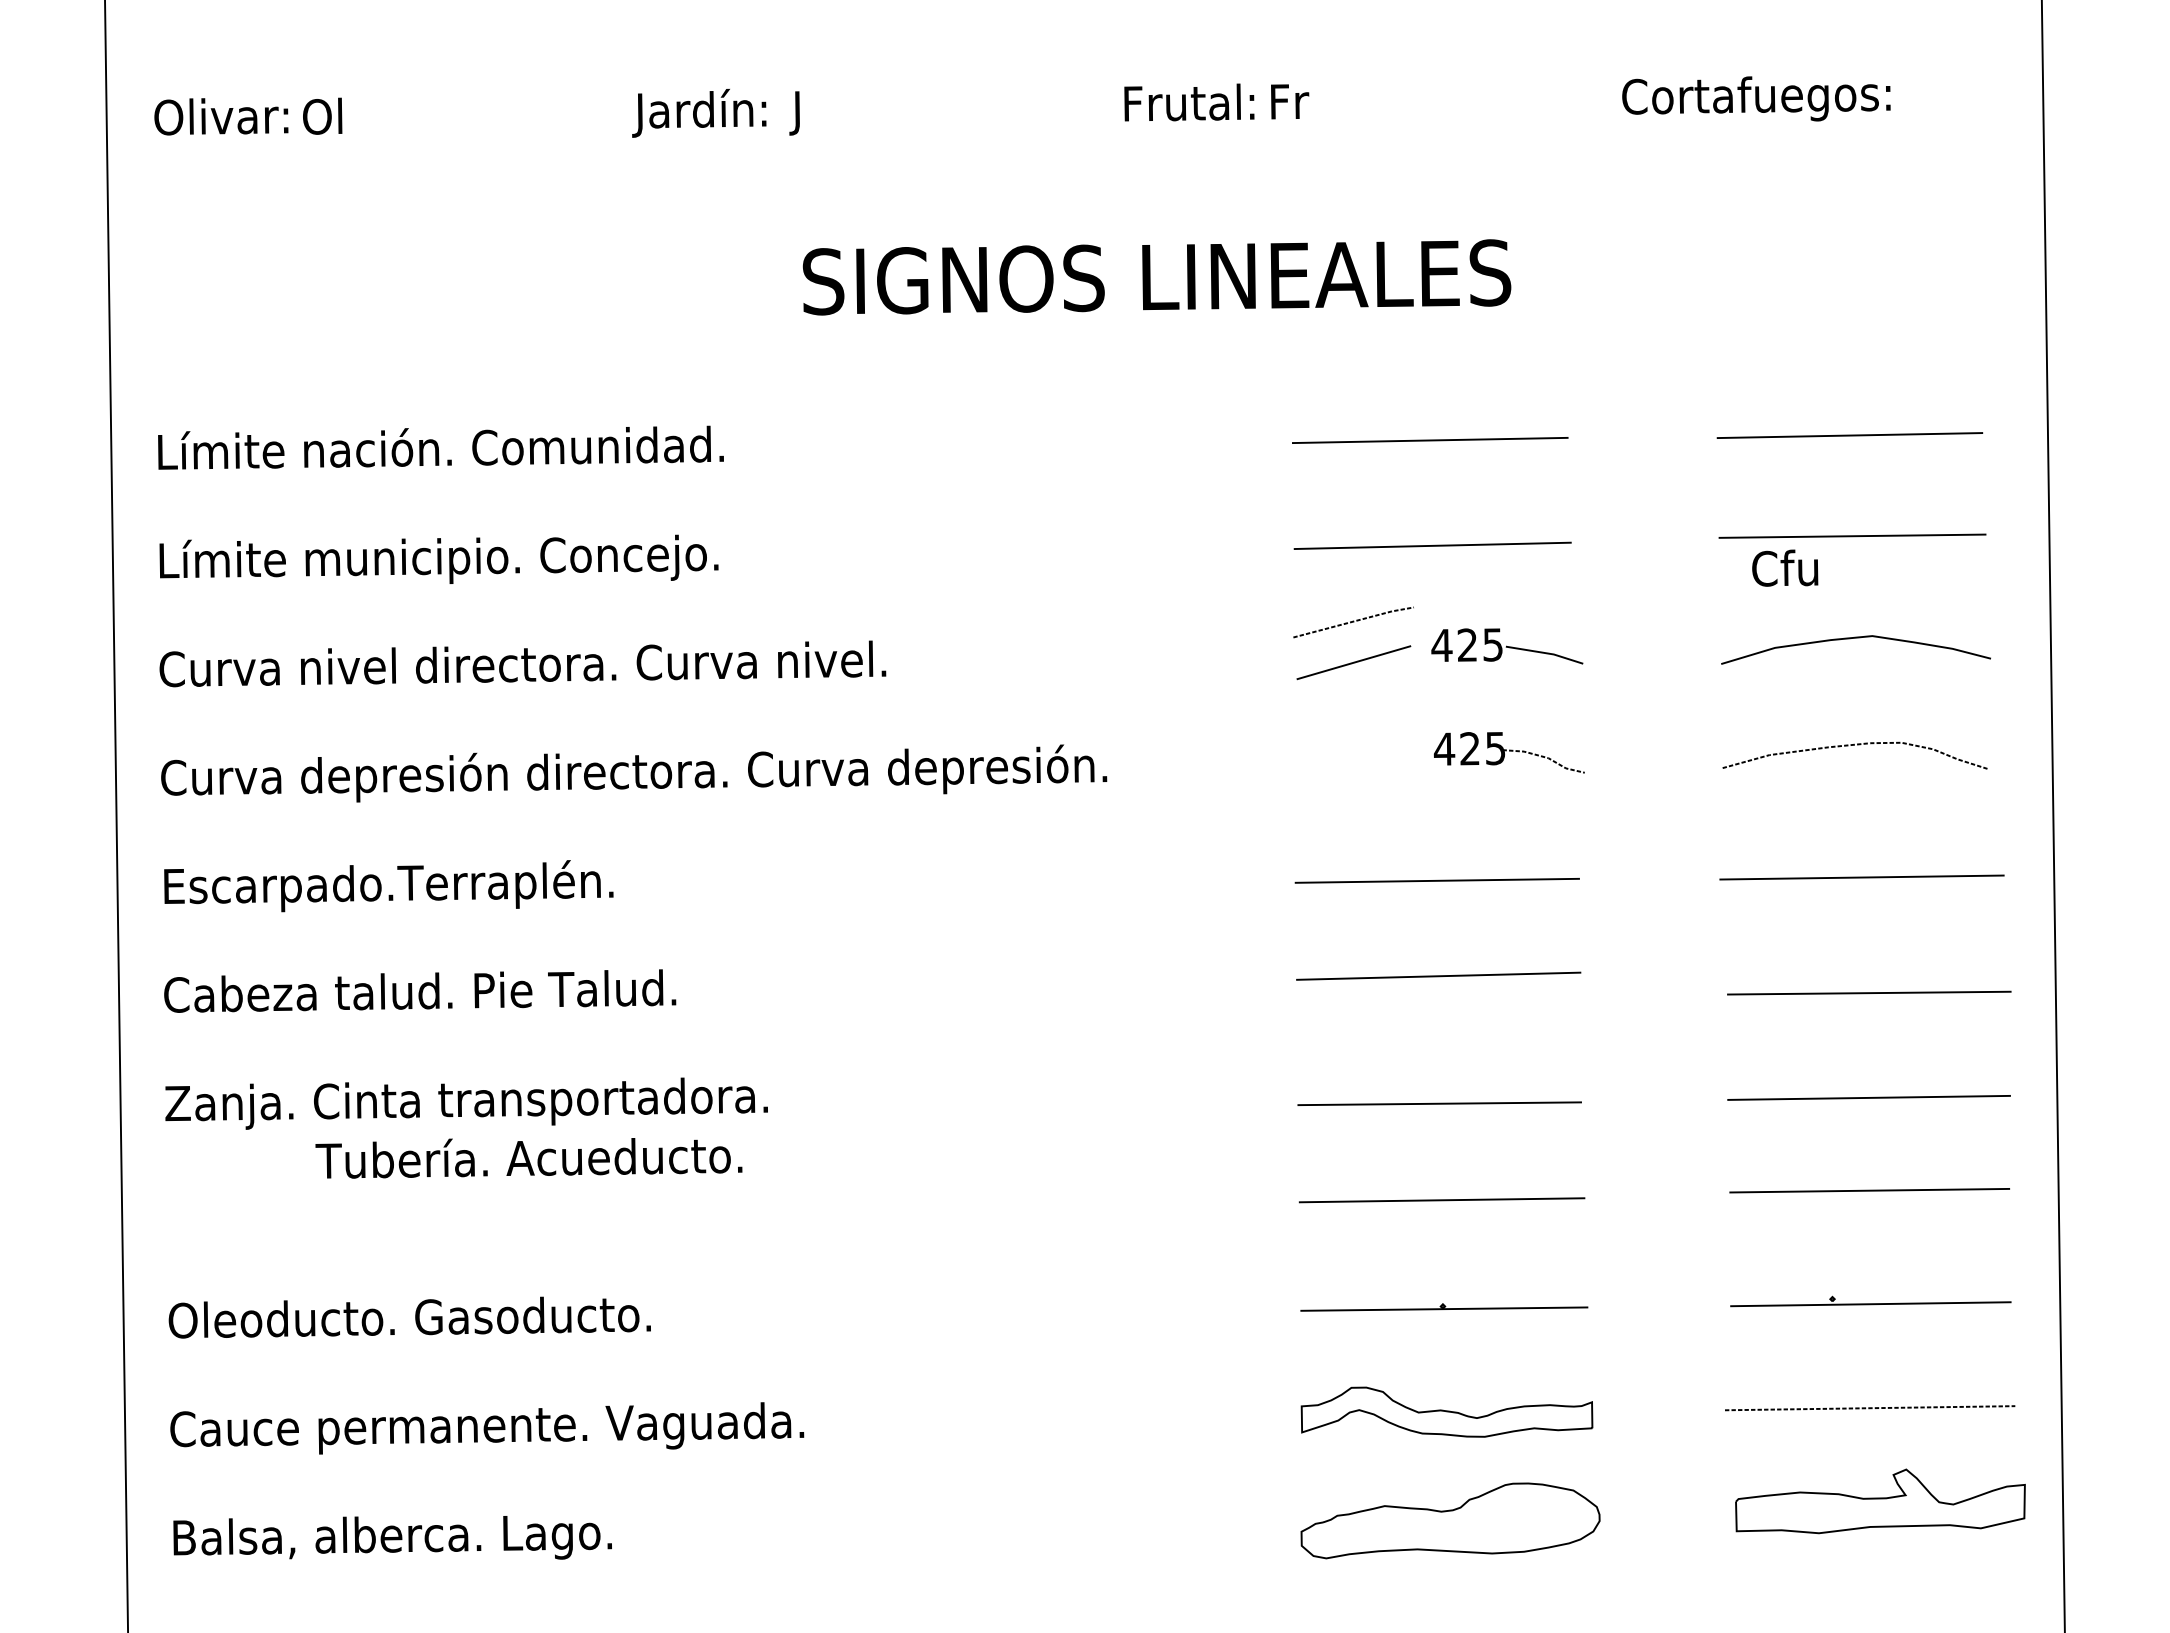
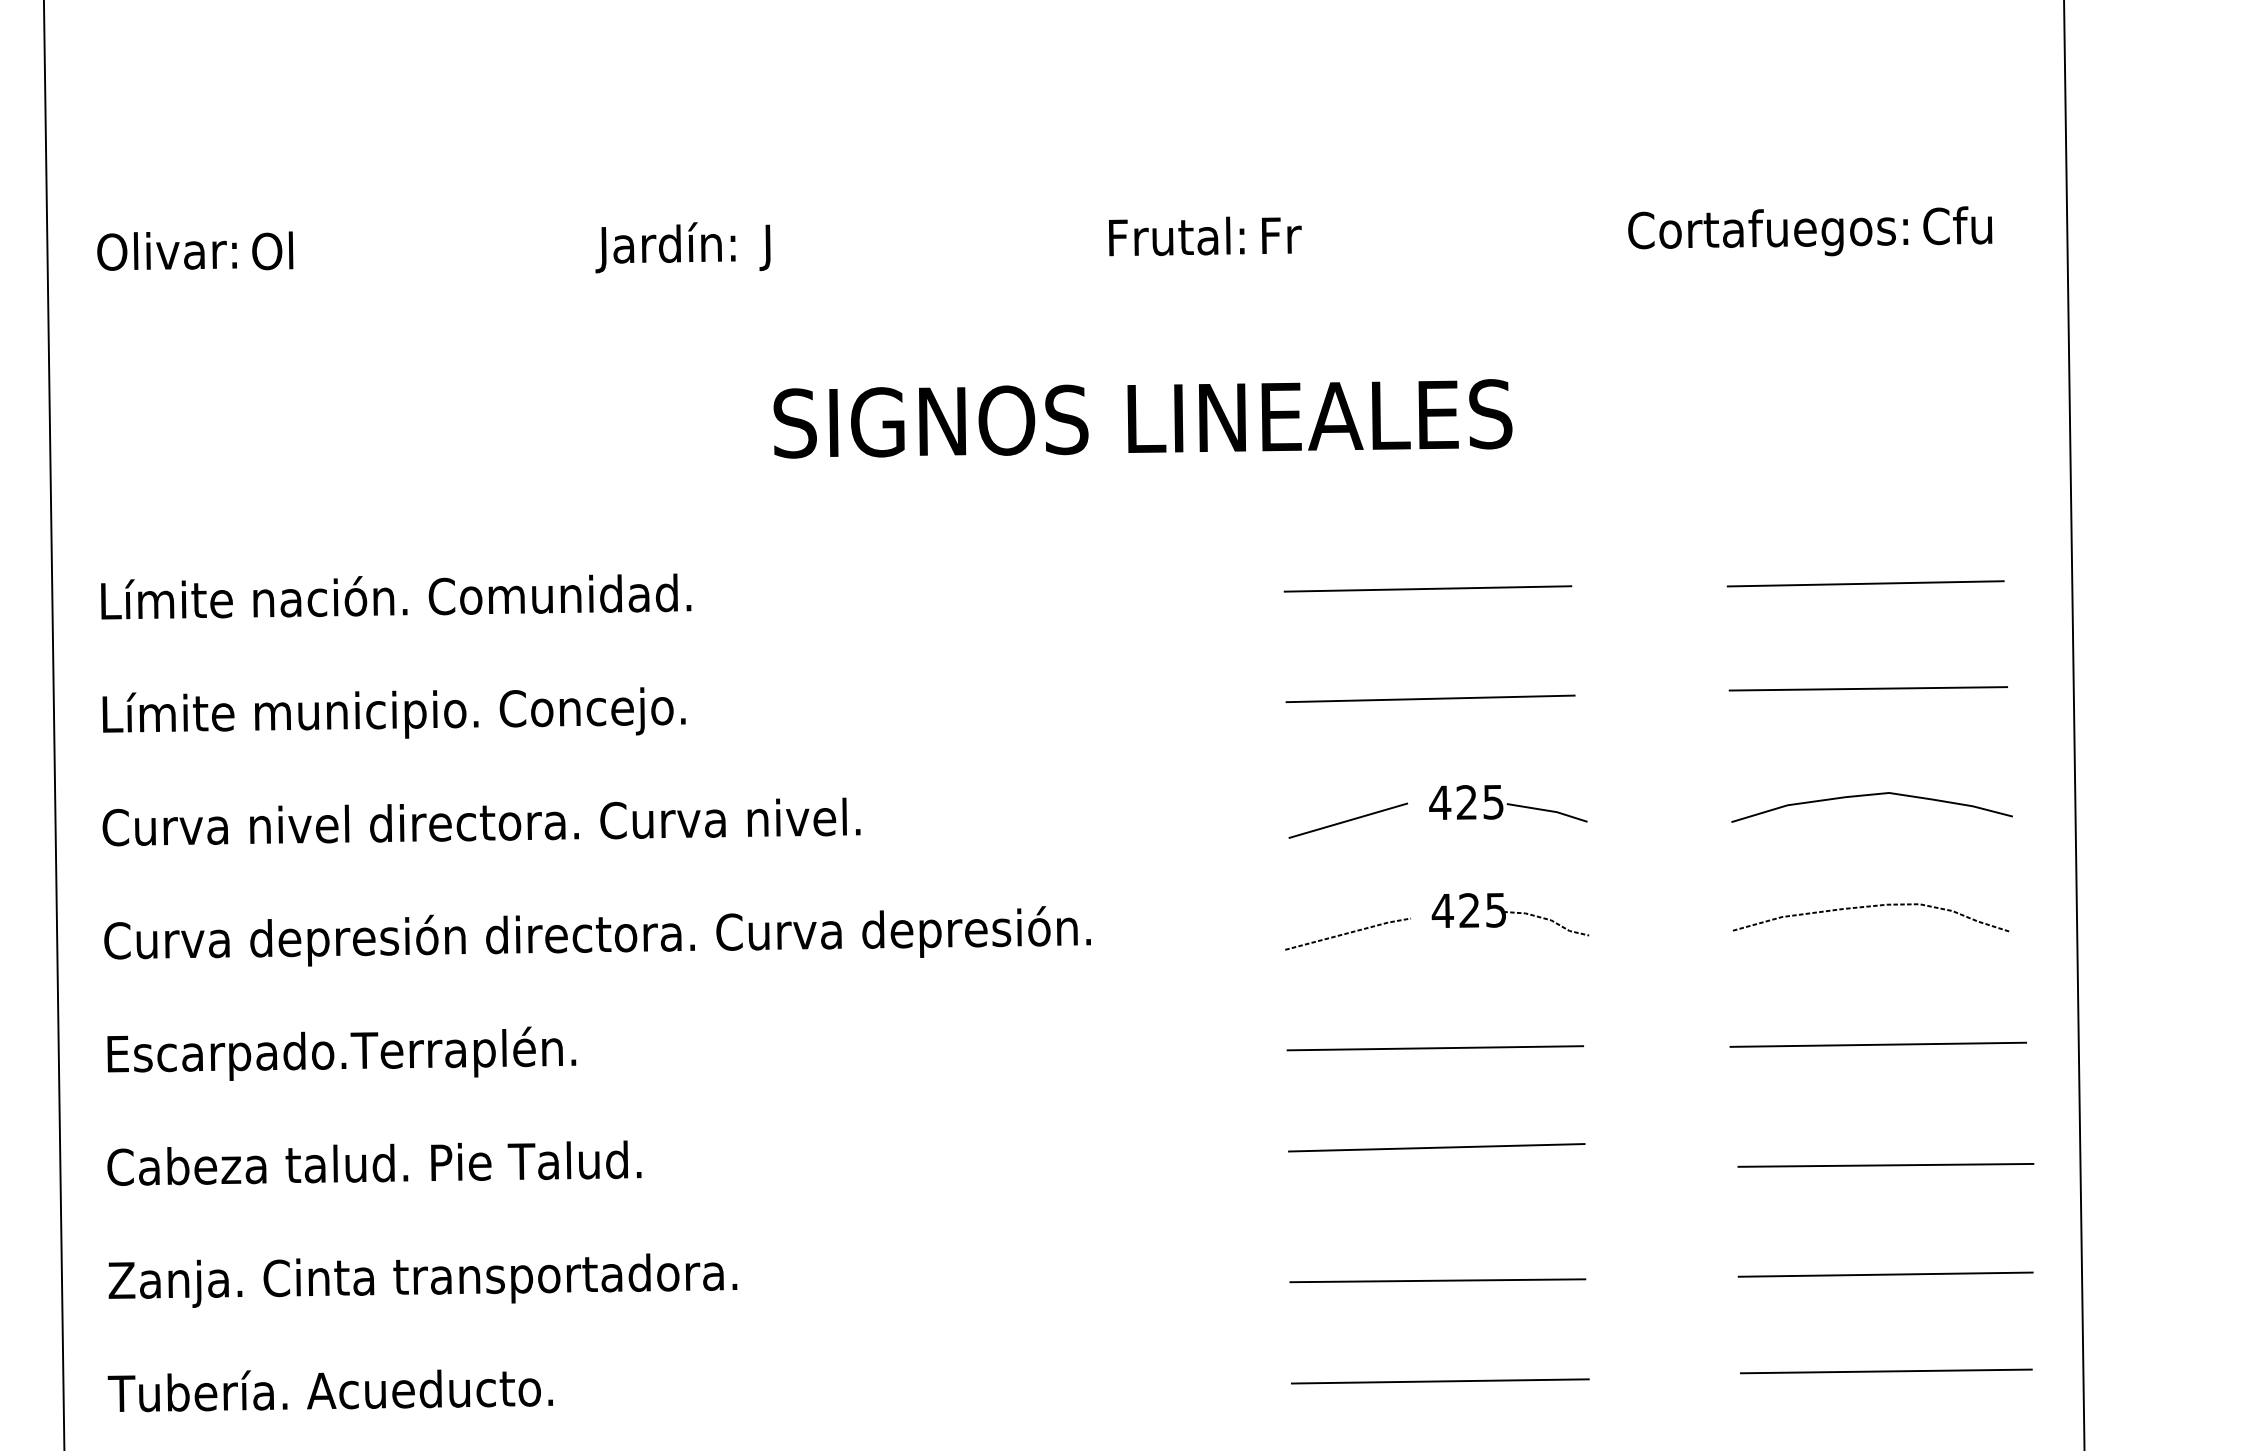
text: (1785, 567) -> (1958, 224), moved
line: (1353, 622) -> (1347, 934), moved
text: (528, 1158) -> (329, 1391), moved

